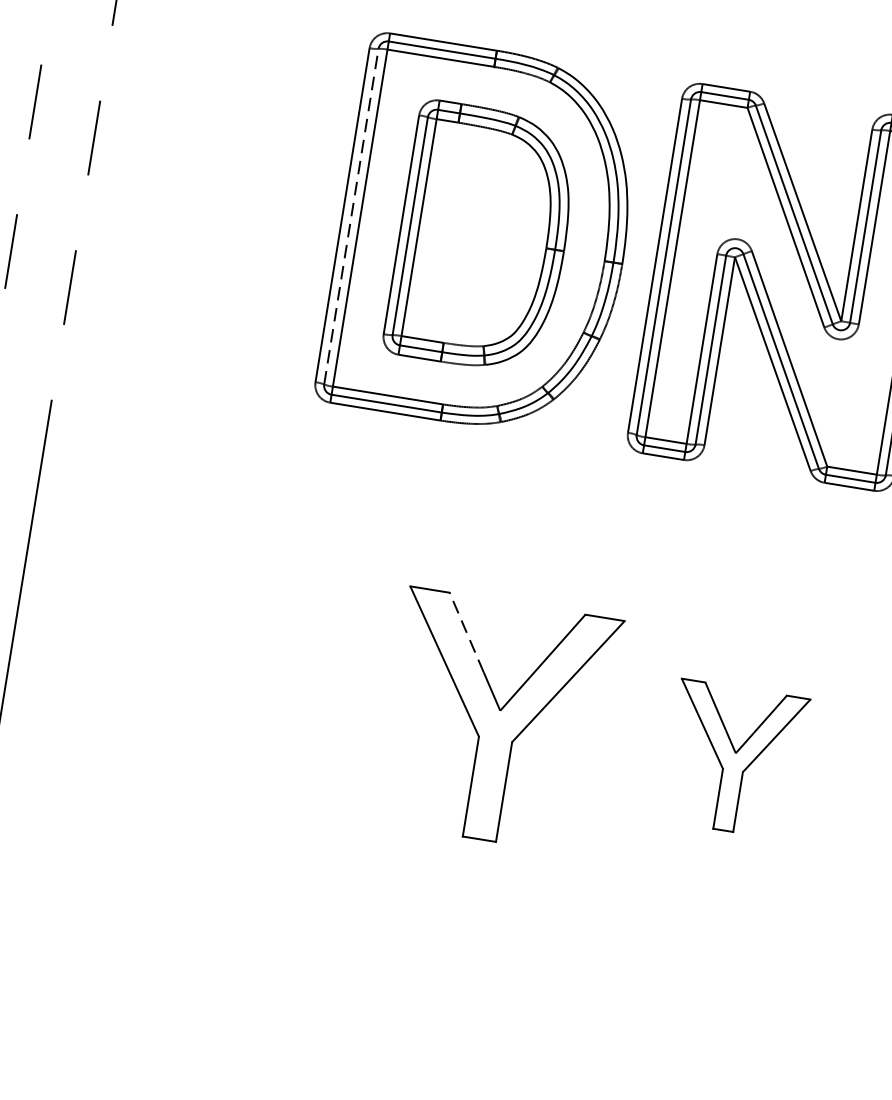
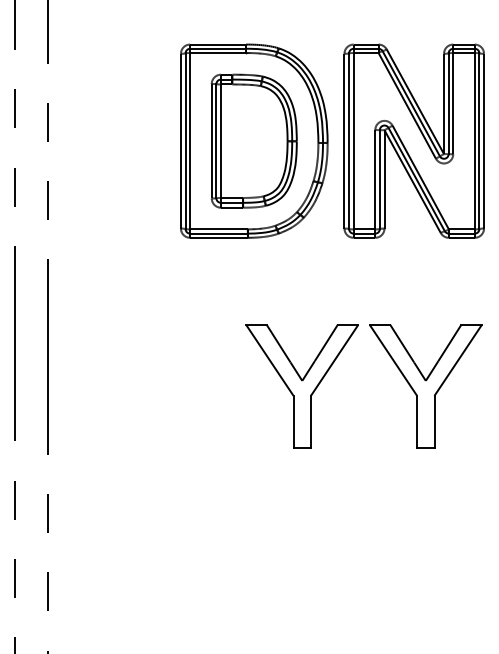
line: (351, 217) -> (185, 141), dashed -> solid
line: (466, 631) -> (278, 343), dashed -> solid
part: (733, 759) -> (425, 386), size x1.67

